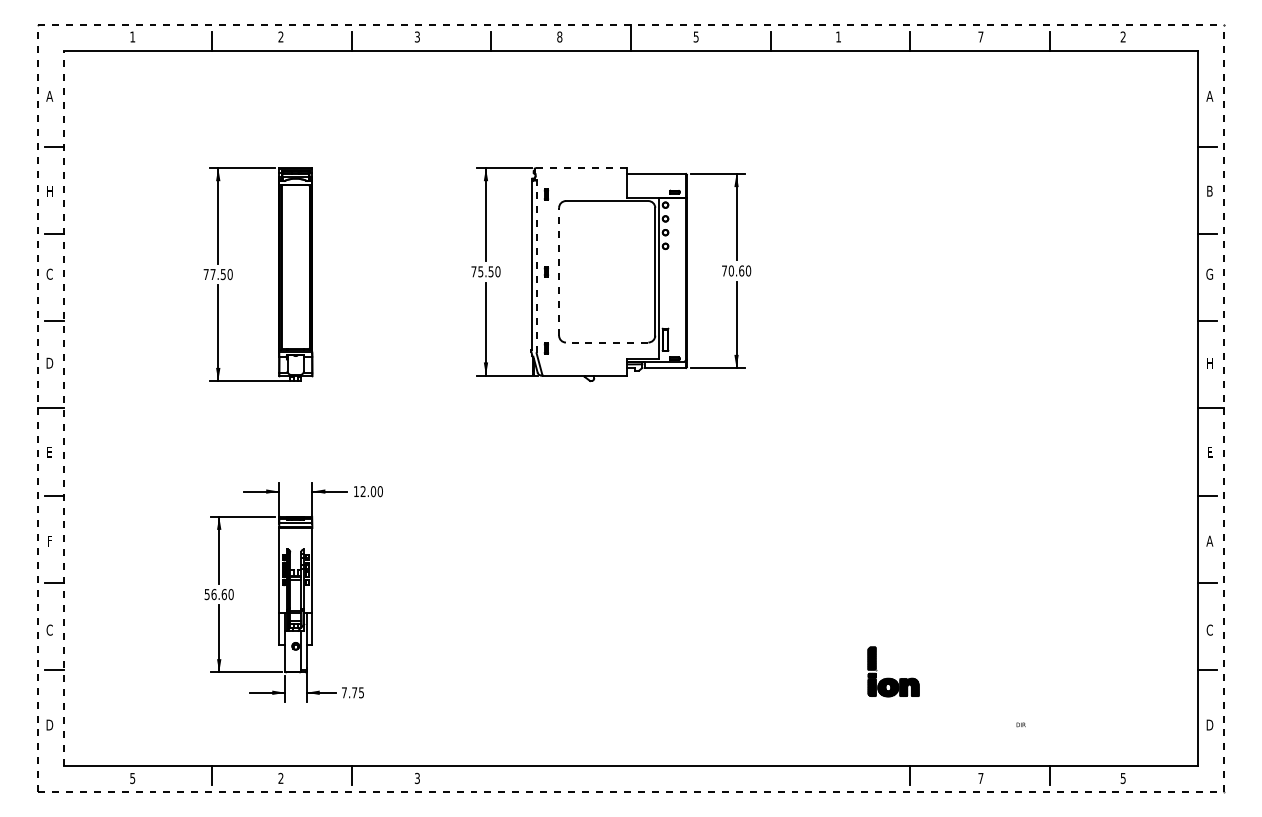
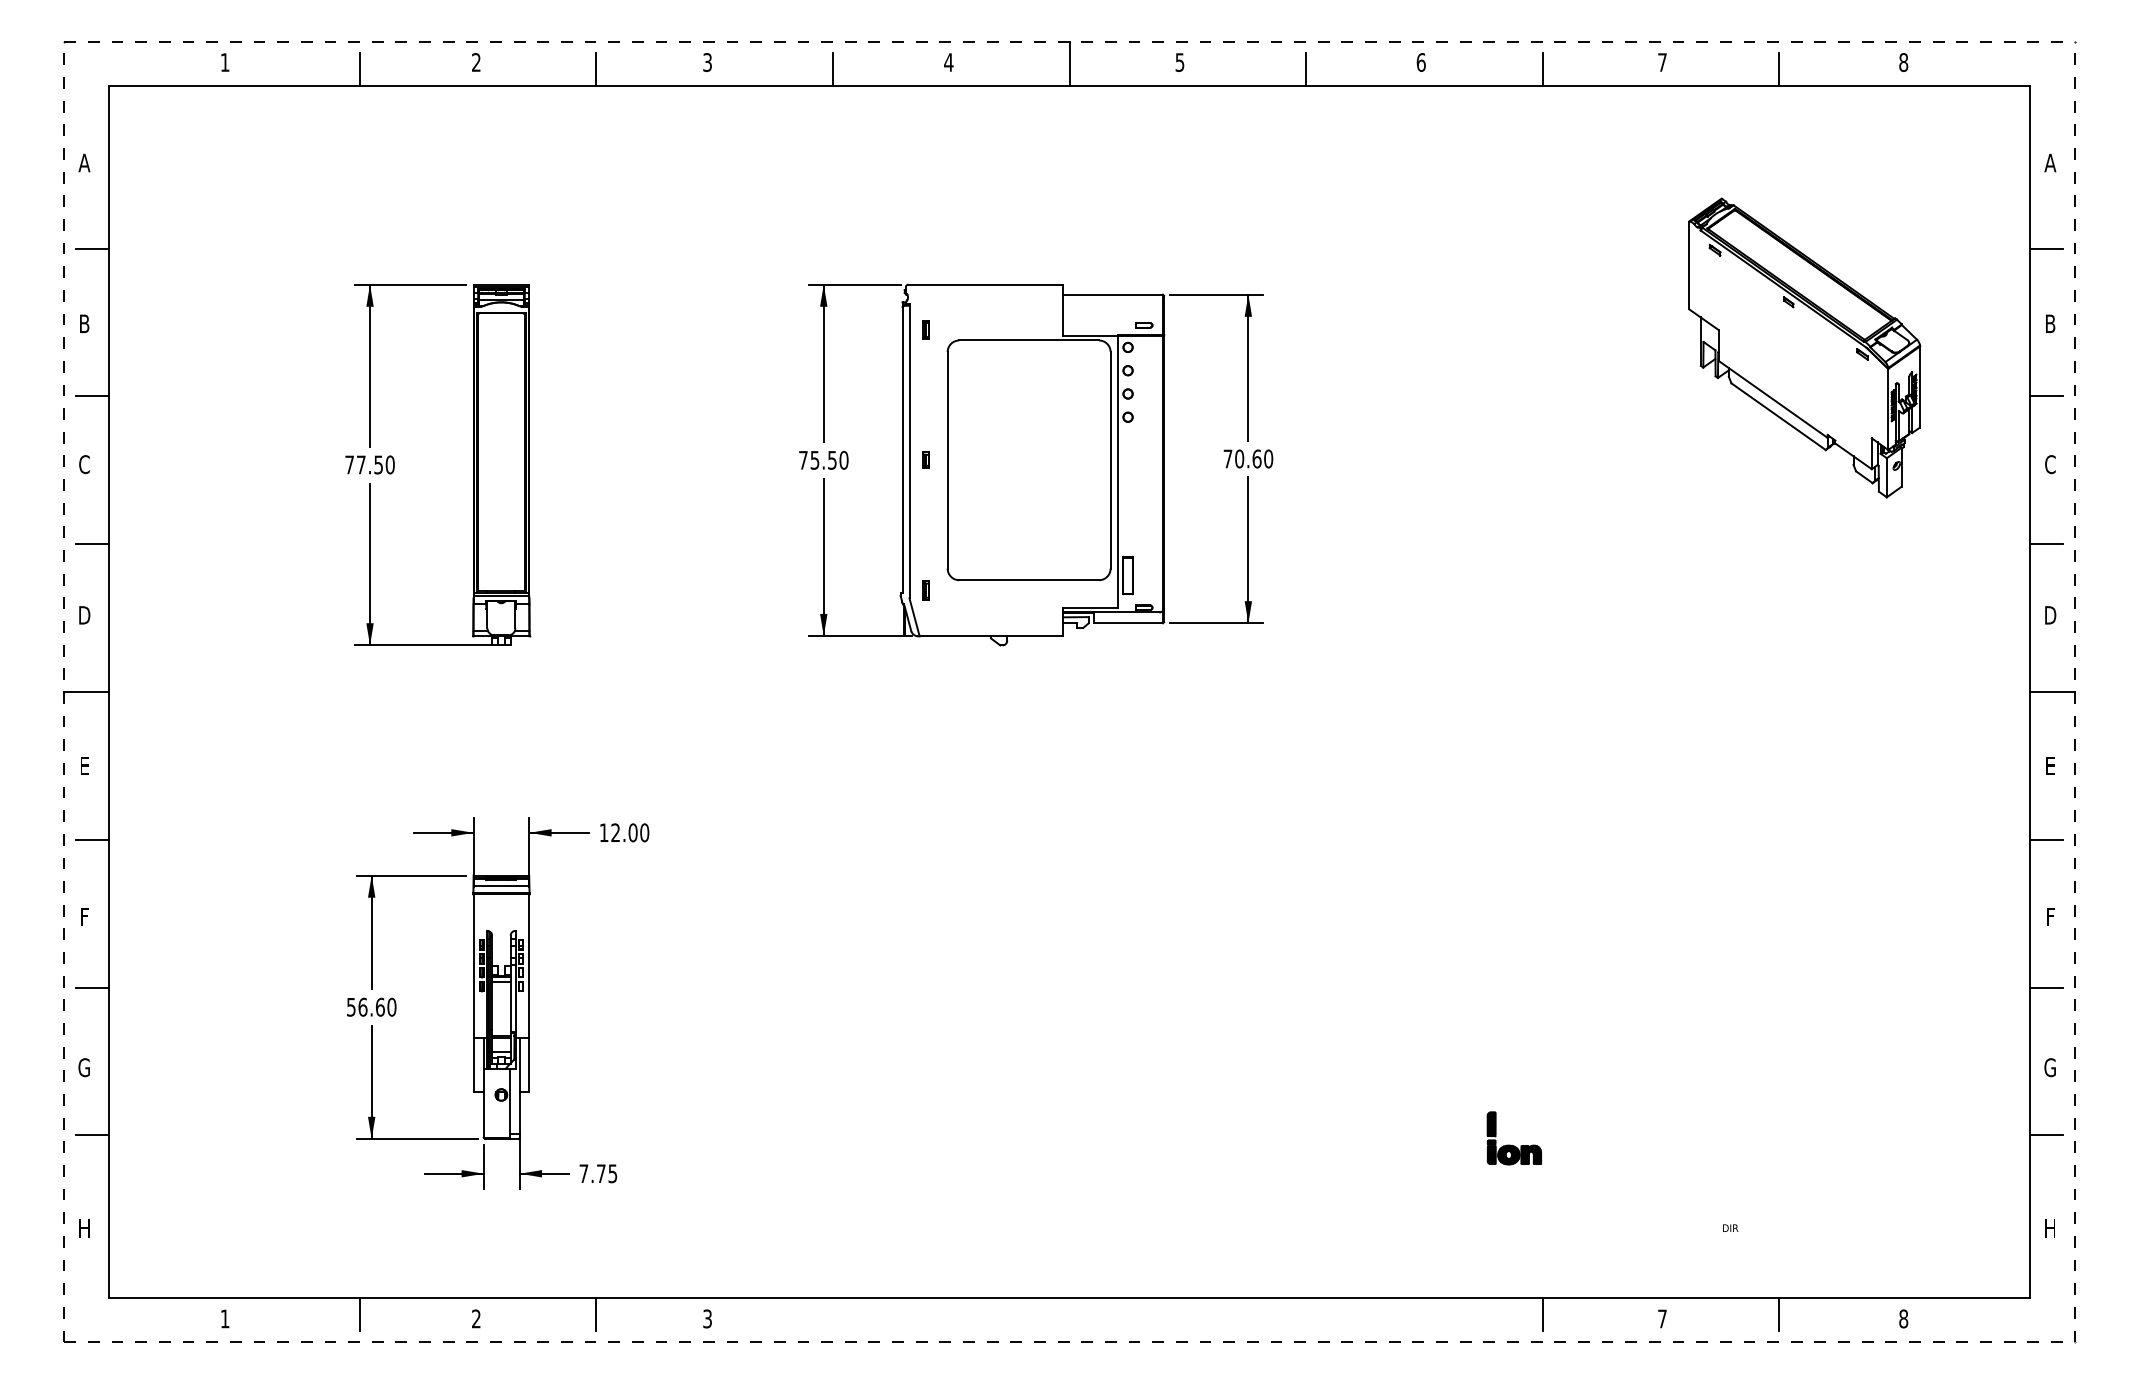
text: (559, 36) -> (948, 61), 8 -> 4
text: (838, 36) -> (1421, 61), 1 -> 6
text: (1122, 36) -> (1902, 61), 2 -> 8
line: (581, 168) -> (985, 285), dashed -> solid
text: (49, 190) -> (84, 322), H -> B
part: (1064, 205) -> (1804, 347), added
line: (536, 266) -> (909, 451), dashed -> solid
line: (559, 271) -> (948, 459), dashed -> solid
text: (1209, 273) -> (2049, 463), G -> C
line: (606, 342) -> (1027, 580), dashed -> solid
text: (1209, 362) -> (2049, 614), H -> D
line: (64, 408) -> (109, 692), dashed -> solid
text: (1209, 540) -> (2049, 915), A -> F
text: (49, 629) -> (84, 1066), C -> G
text: (1209, 629) -> (2049, 1066), C -> G
part: (893, 671) -> (1514, 1137), size x0.62
text: (49, 724) -> (84, 1227), D -> H
text: (1209, 724) -> (2049, 1227), D -> H
text: (1122, 777) -> (1902, 1317), 5 -> 8
text: (132, 778) -> (224, 1319), 5 -> 1

